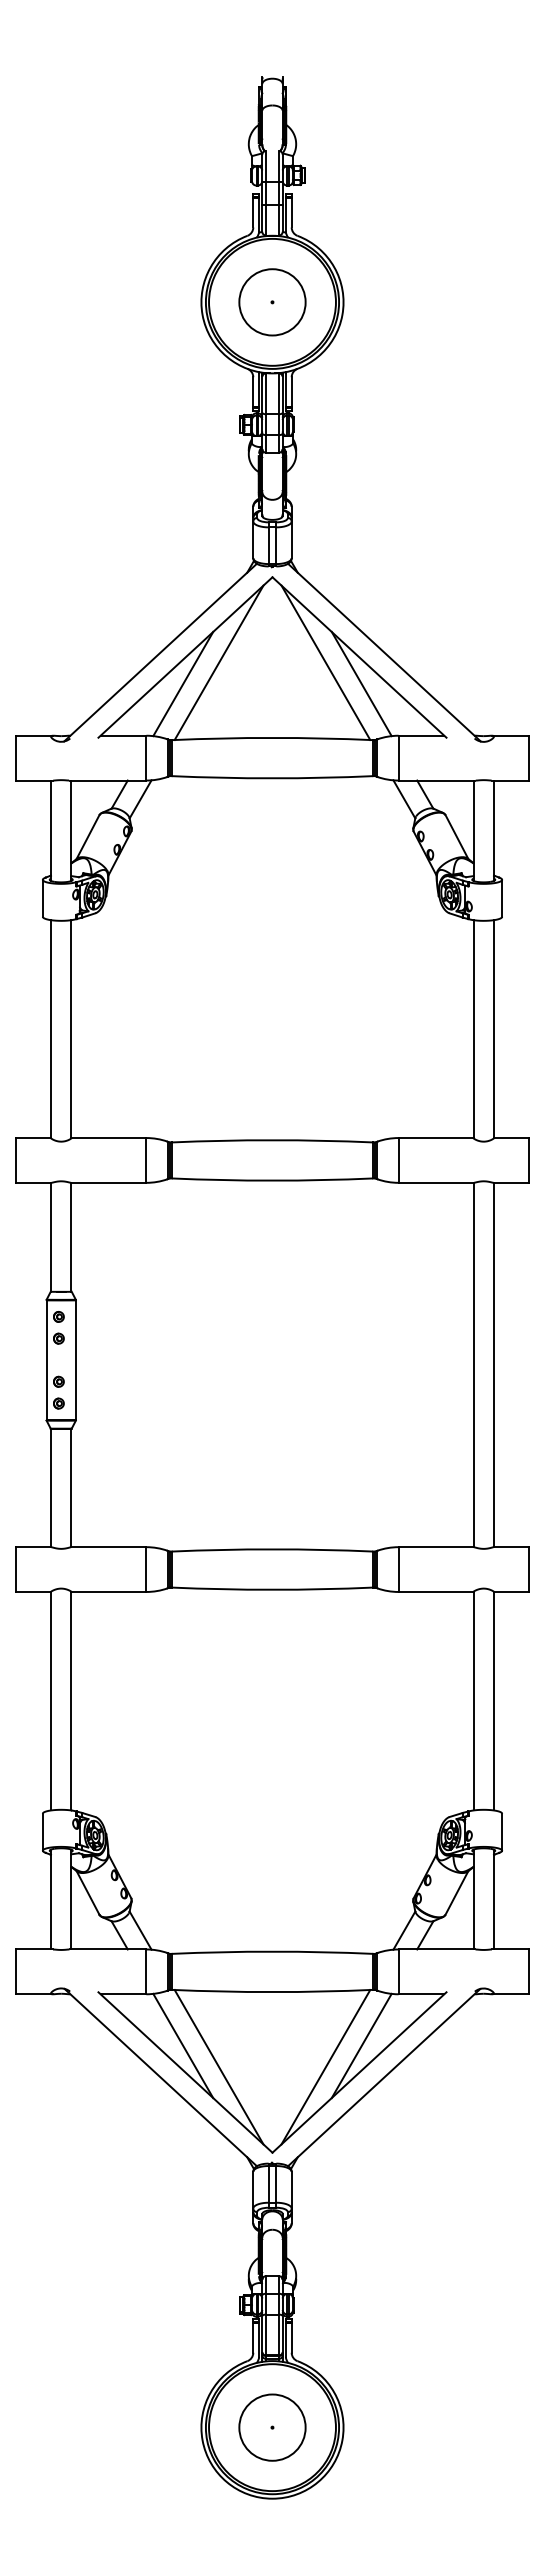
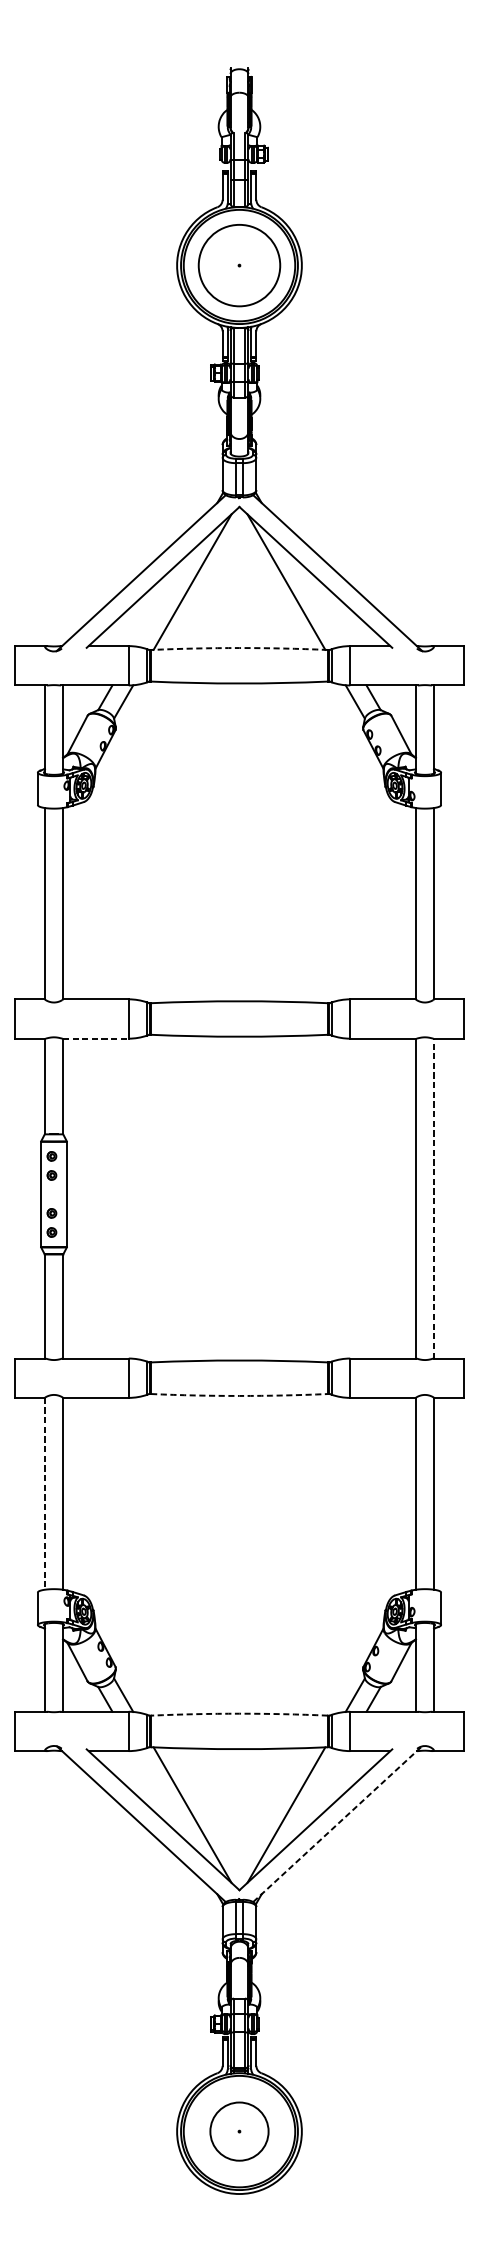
circle: (272, 302) -> (239, 265), size x1.4
line: (183, 683) -> (161, 600), removed
line: (361, 683) -> (317, 600), removed
arc: (272, 737) -> (239, 647), solid -> dashed
line: (108, 1182) -> (95, 1038), solid -> dashed
line: (493, 1364) -> (433, 1198), solid -> dashed
arc: (272, 1589) -> (239, 1395), solid -> dashed
line: (51, 1701) -> (45, 1494), solid -> dashed
arc: (272, 1951) -> (239, 1713), solid -> dashed
line: (183, 2045) -> (161, 1796), removed
line: (361, 2045) -> (317, 1796), removed
line: (384, 2077) -> (337, 1824), solid -> dashed

